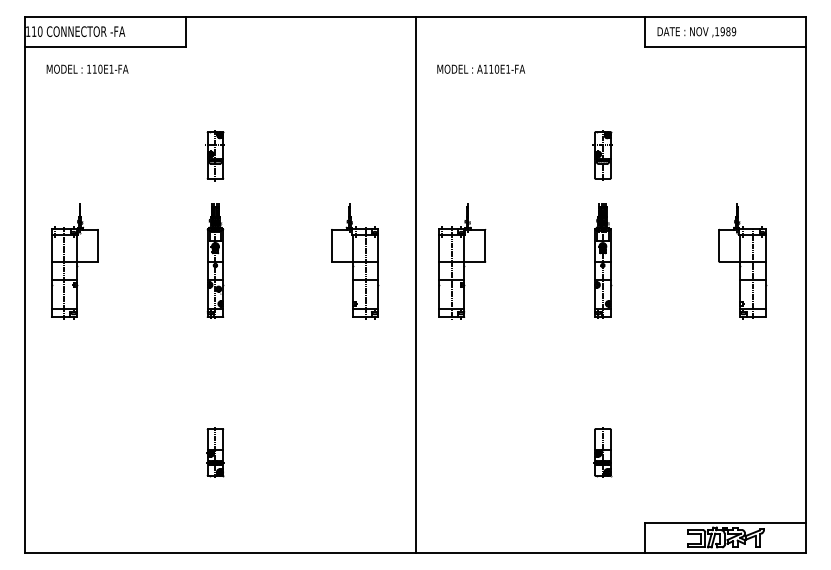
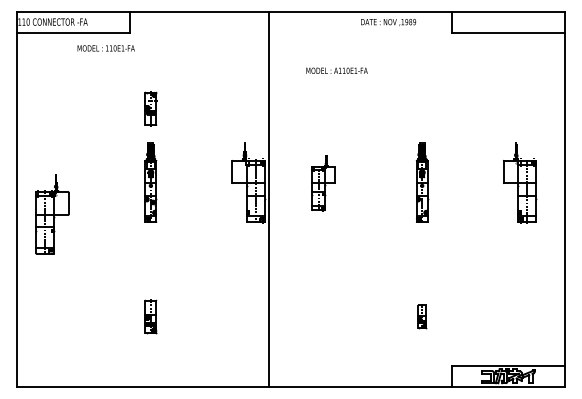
text: (696, 32) -> (388, 22), moved
text: (87, 68) -> (106, 47), moved
text: (481, 68) -> (337, 70), moved
part: (602, 155) -> (421, 108), removed
part: (74, 261) -> (52, 214), moved
part: (462, 261) -> (323, 183), size x0.7
line: (415, 284) -> (269, 199), moved
part: (602, 452) -> (421, 316), size x0.7

